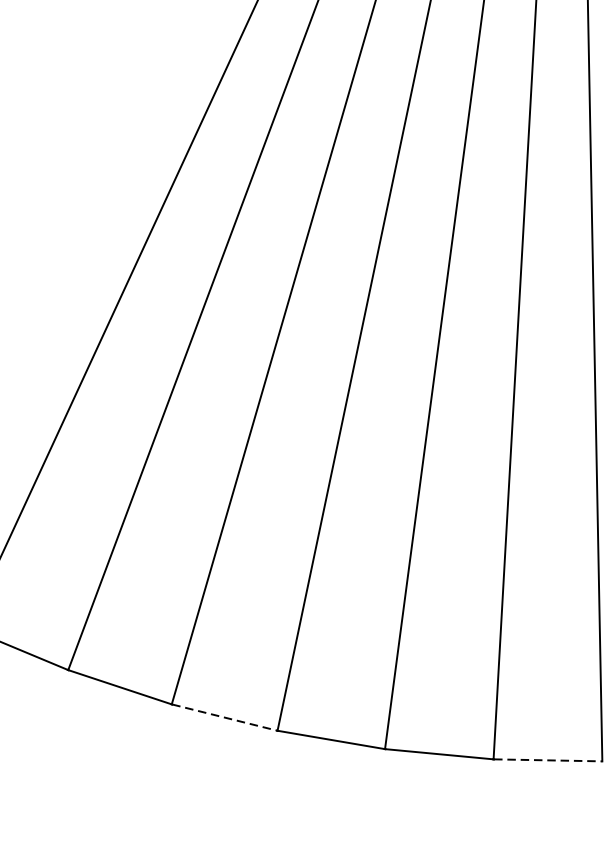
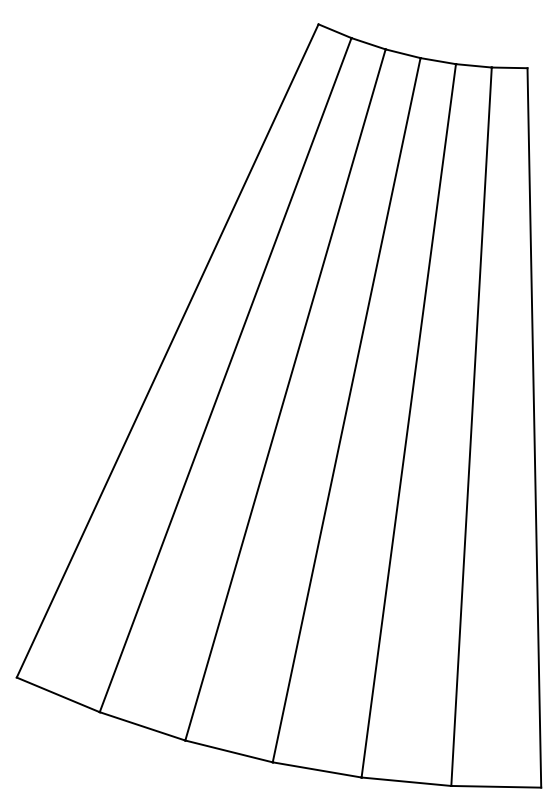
line: (225, 717) -> (229, 751), dashed -> solid
line: (548, 759) -> (496, 786), dashed -> solid

